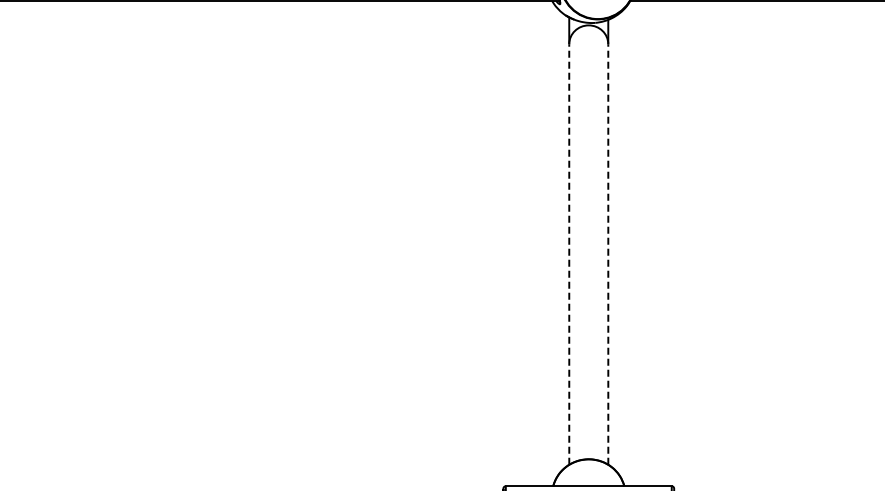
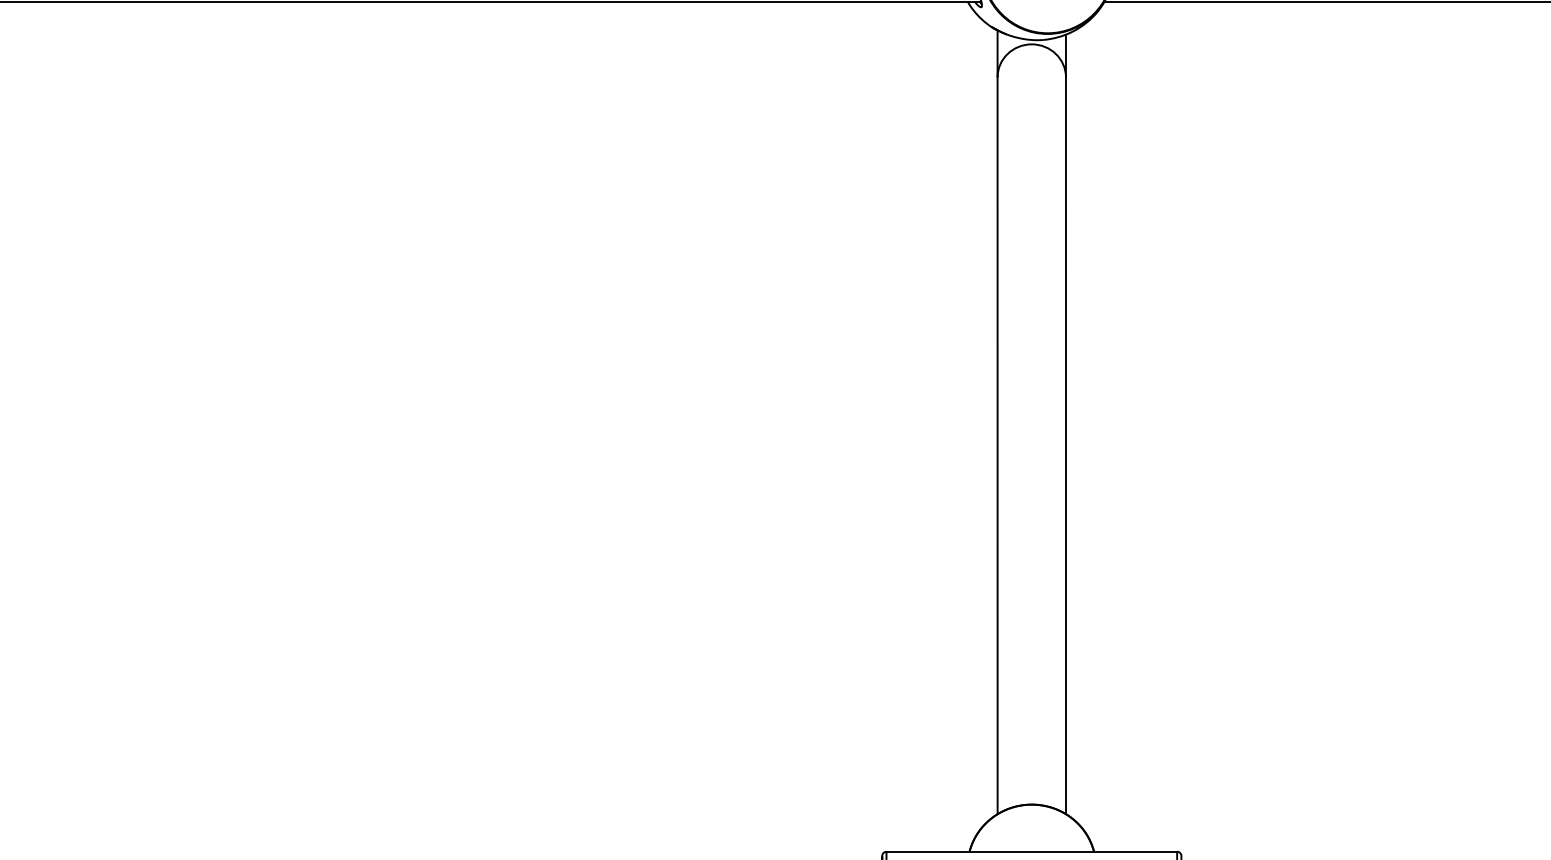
line: (569, 254) -> (998, 445), dashed -> solid
line: (608, 254) -> (1066, 445), dashed -> solid

